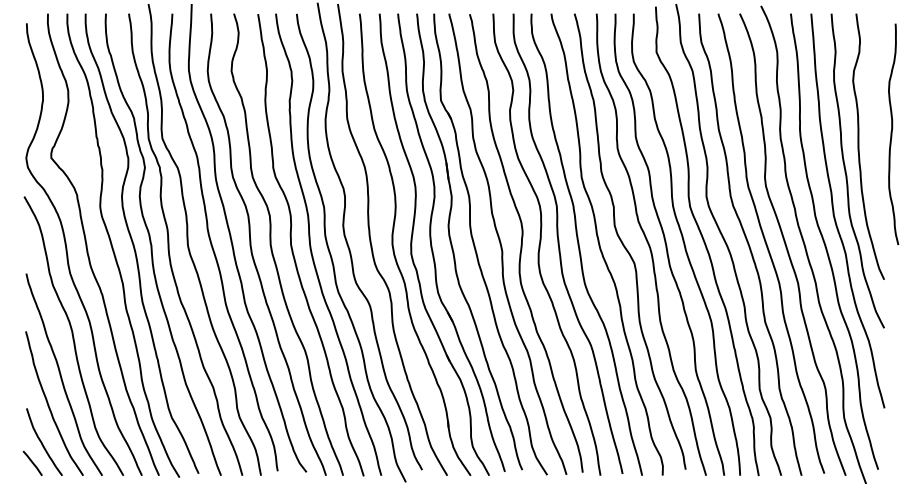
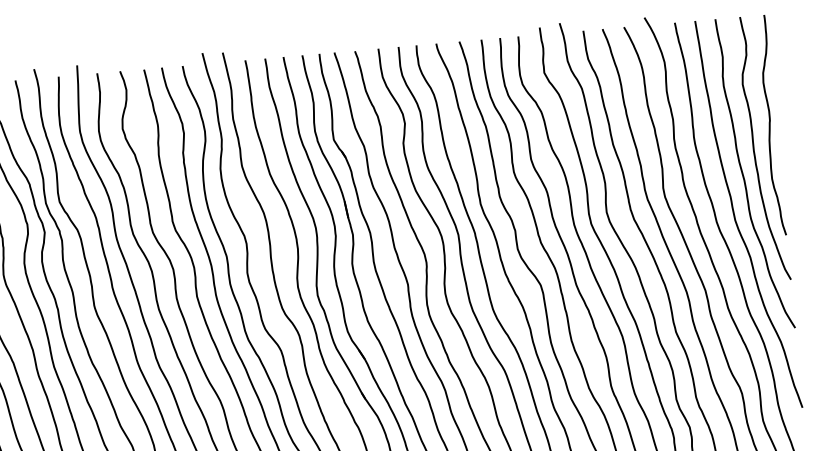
curve: (892, 134) -> (770, 125), moved

